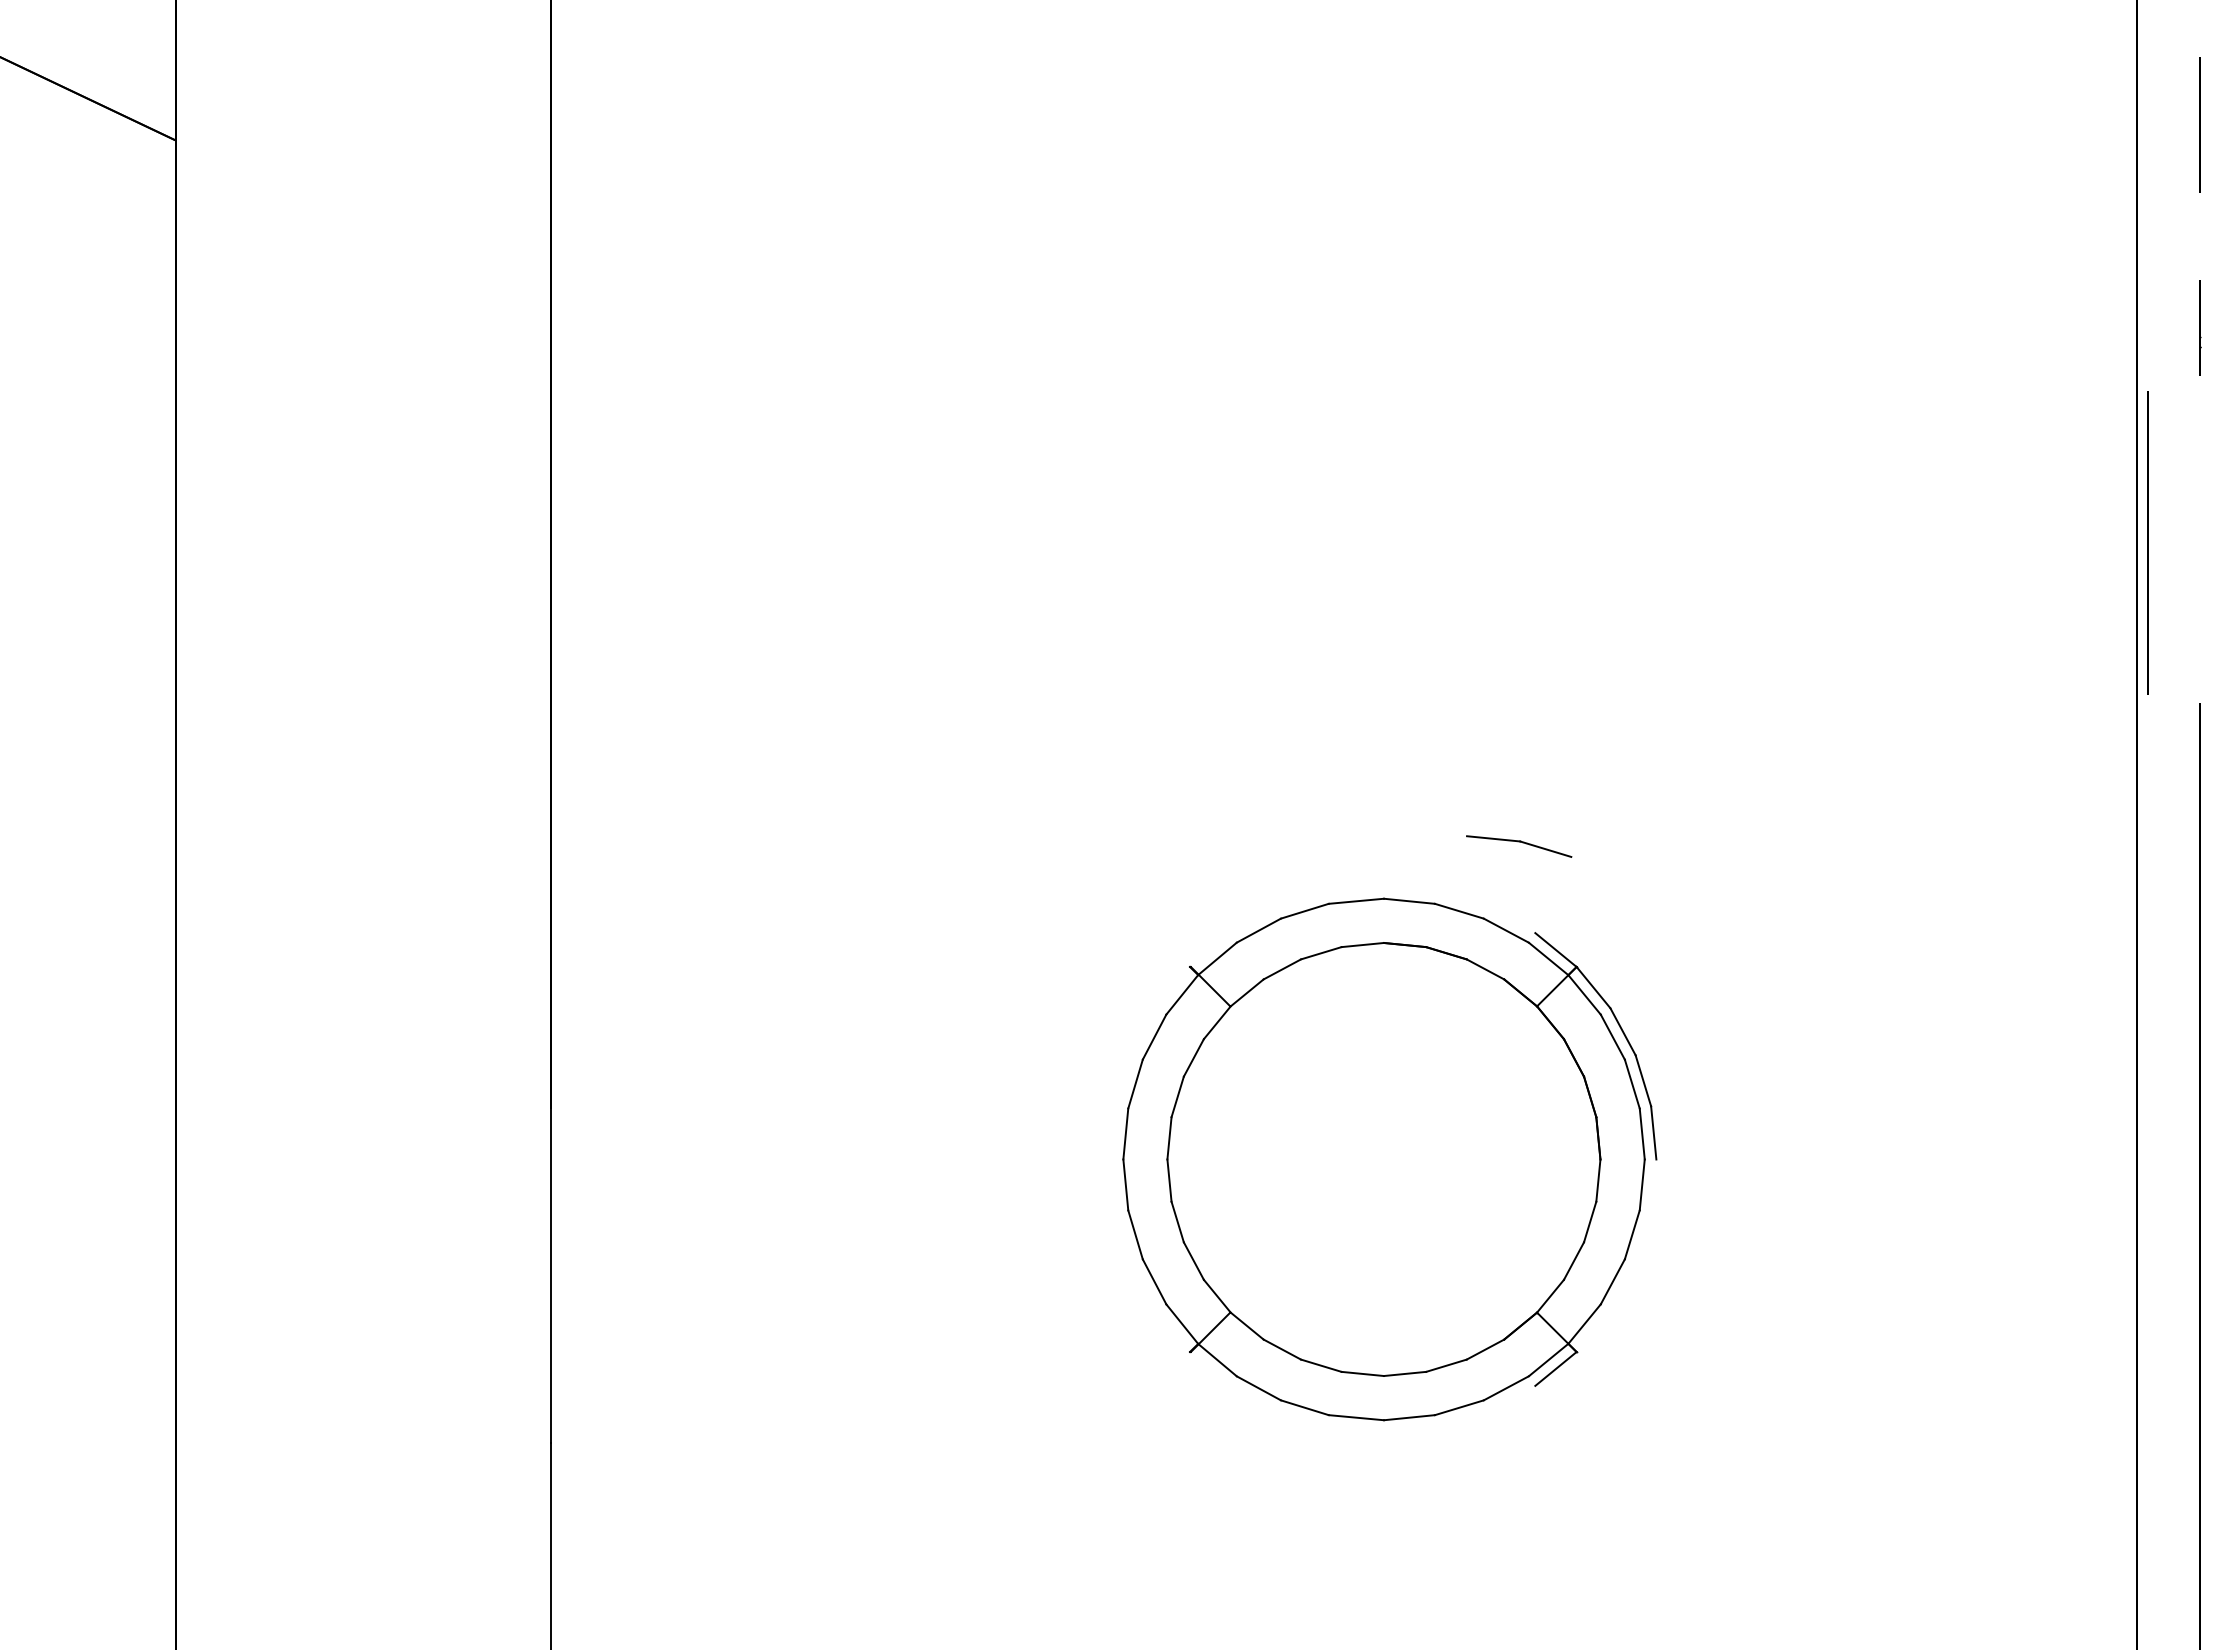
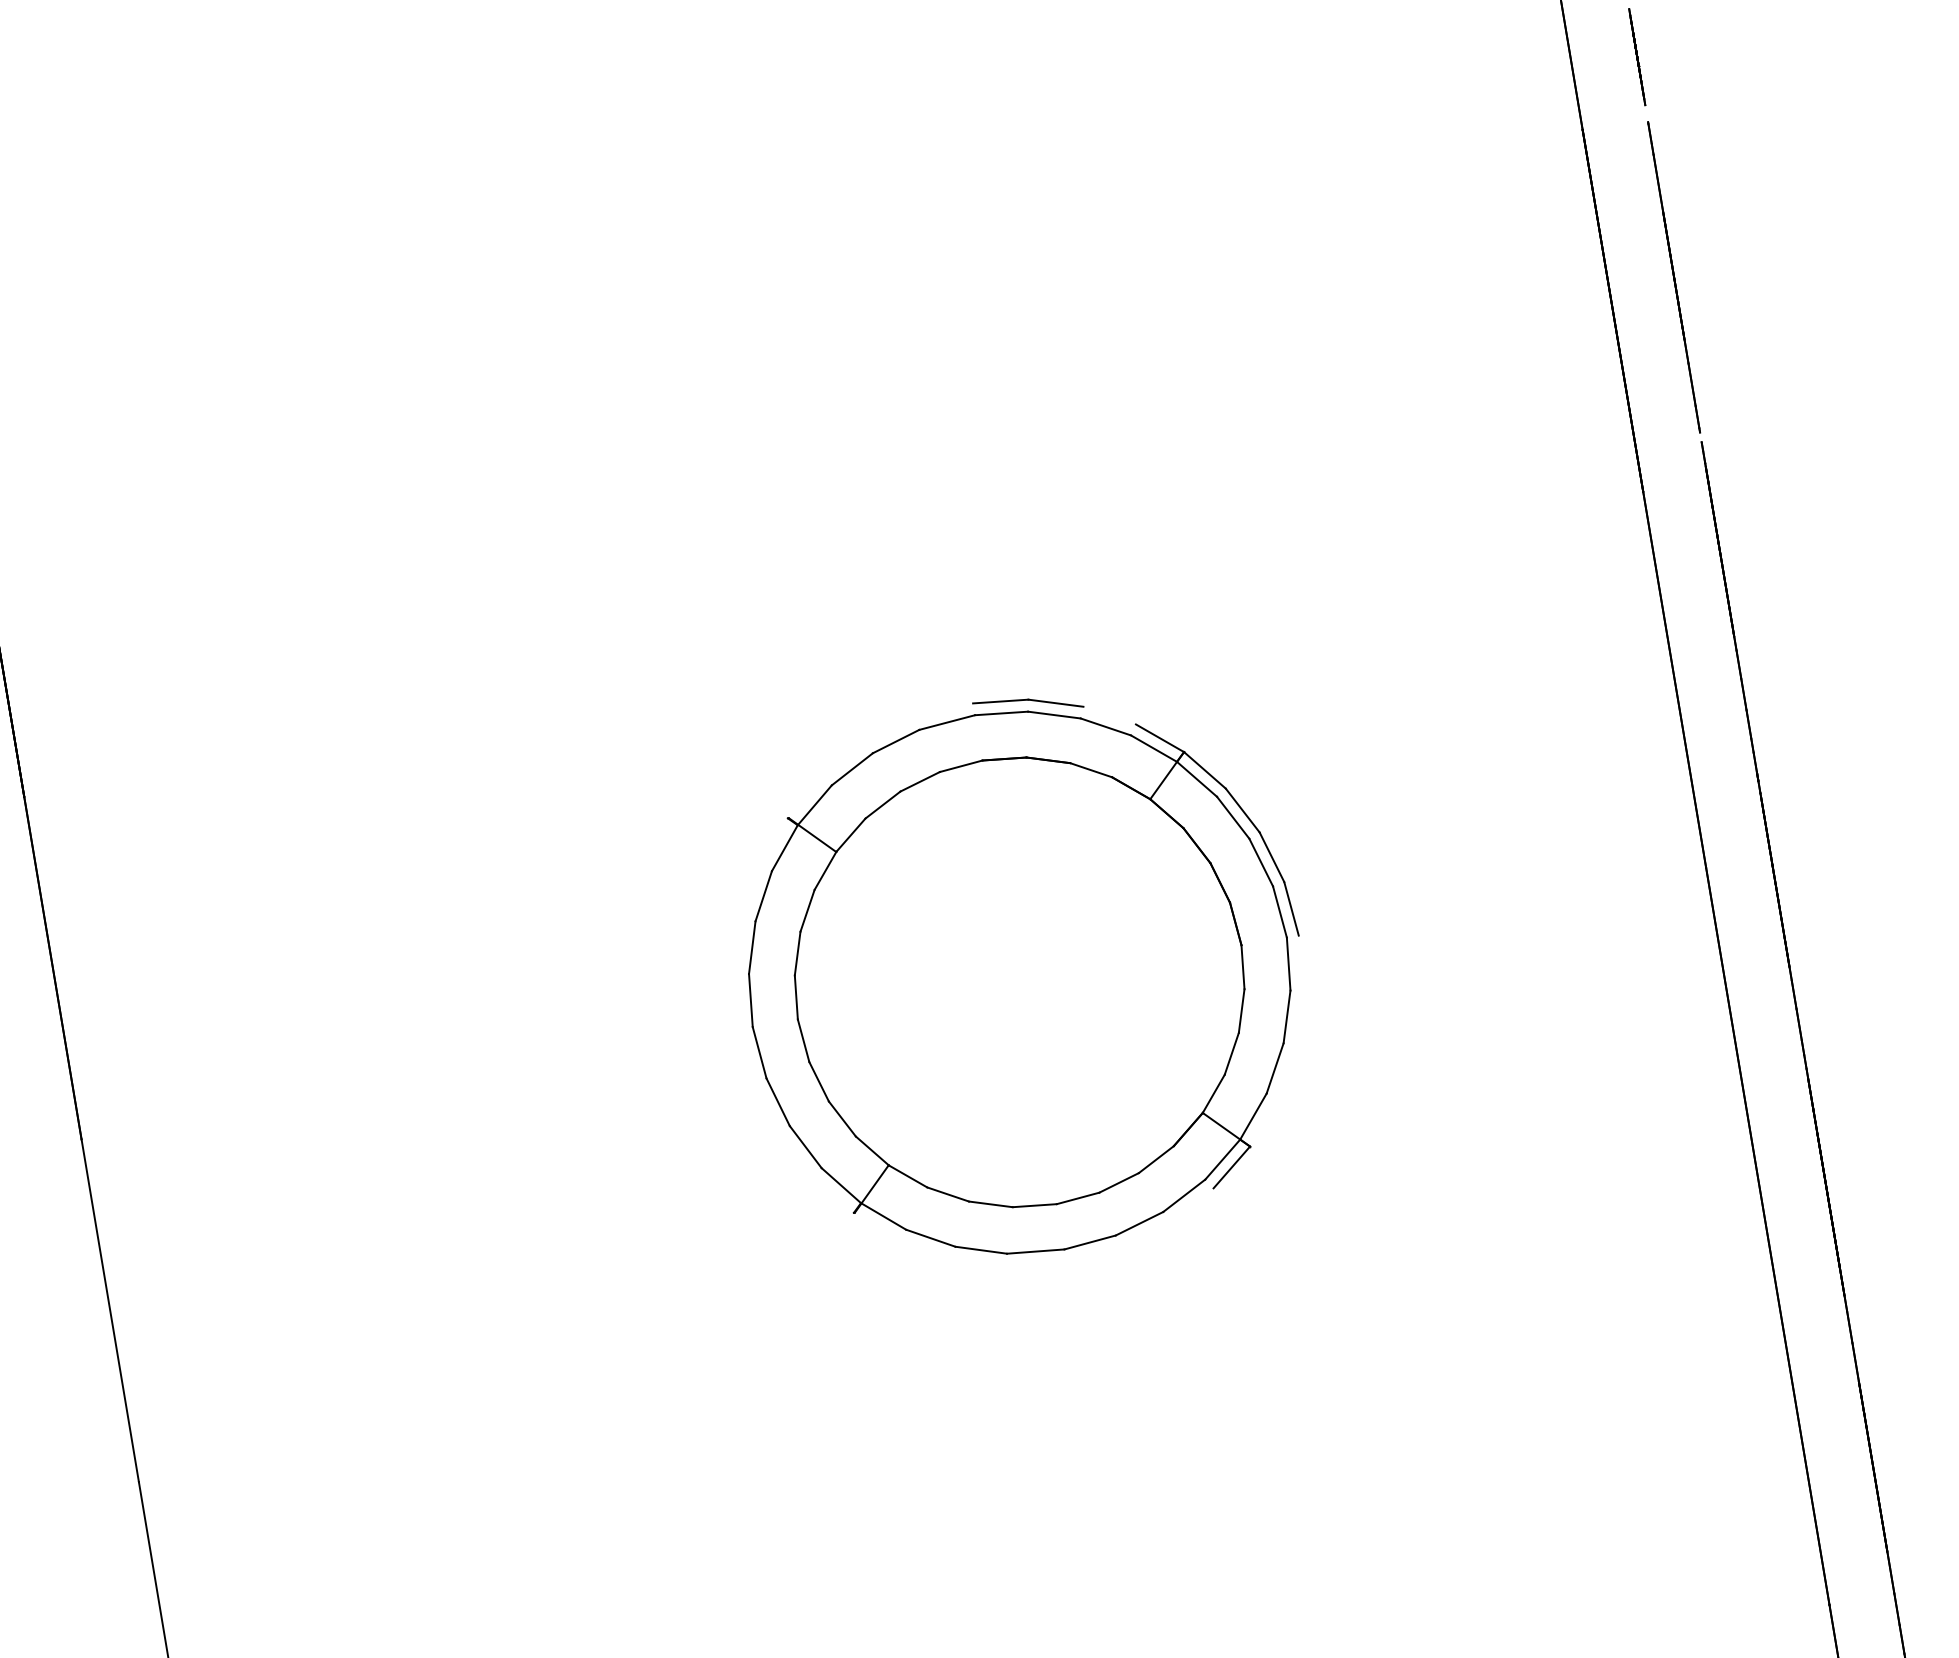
line: (2147, 542) -> (1673, 276), moved
part: (1389, 1159) -> (1025, 981), moved

